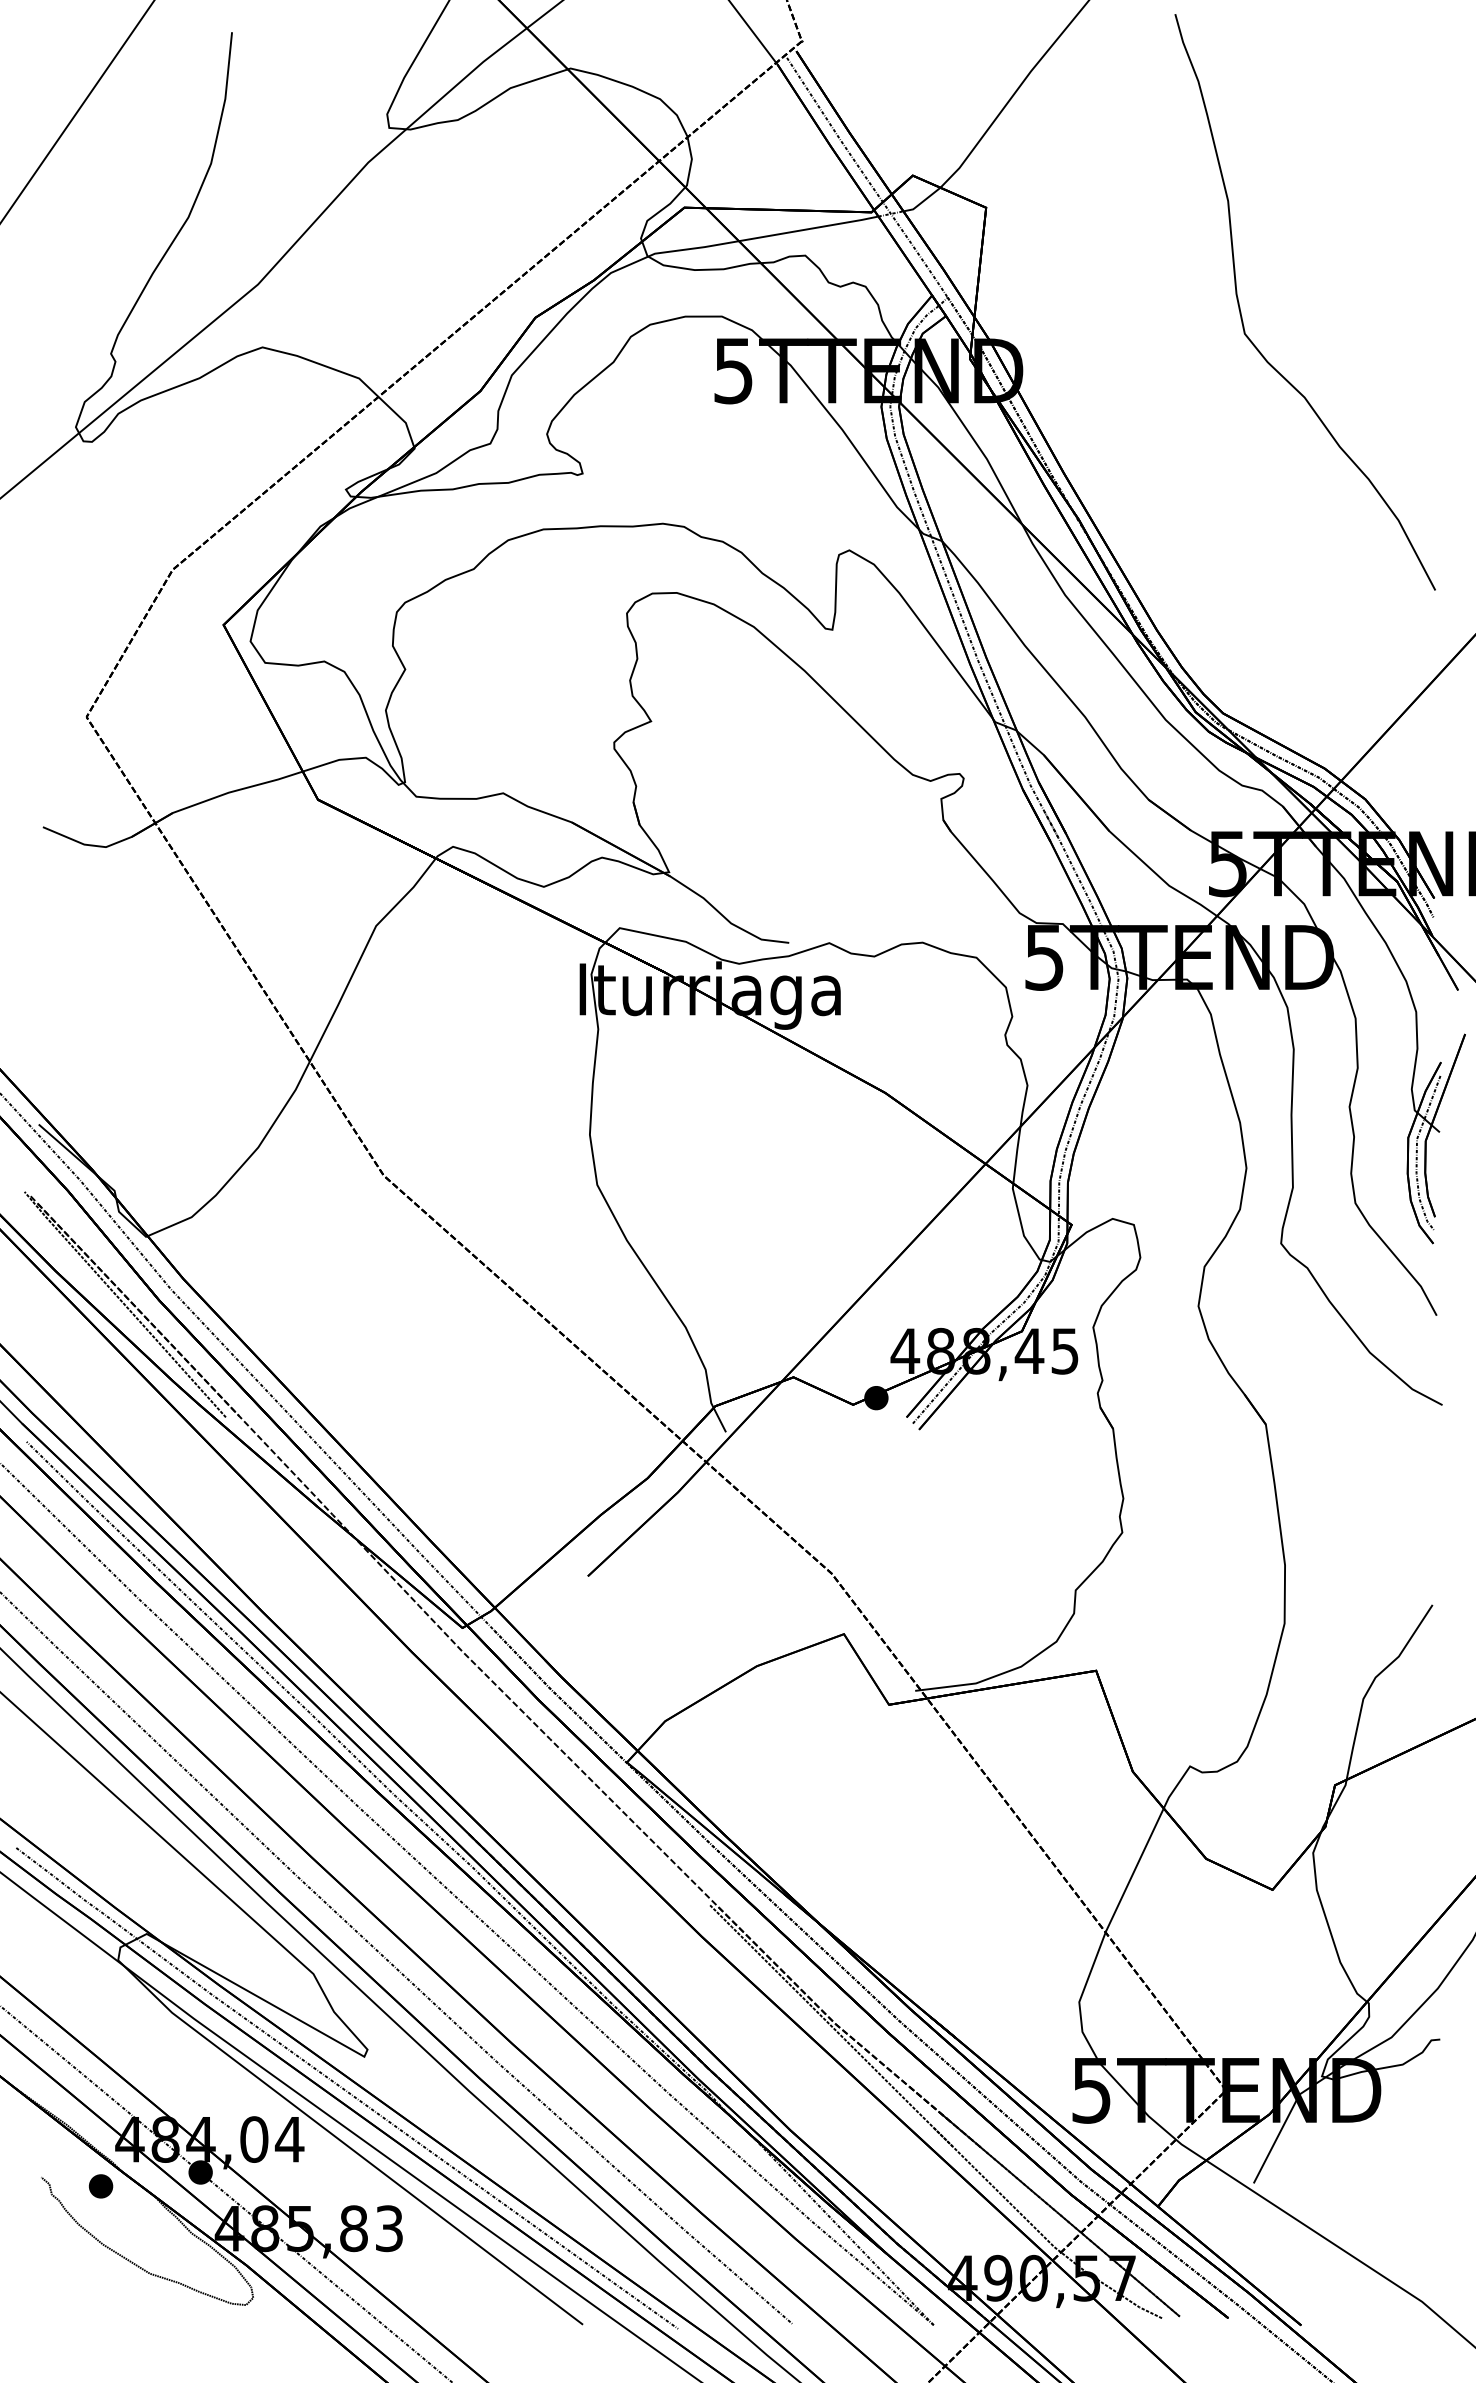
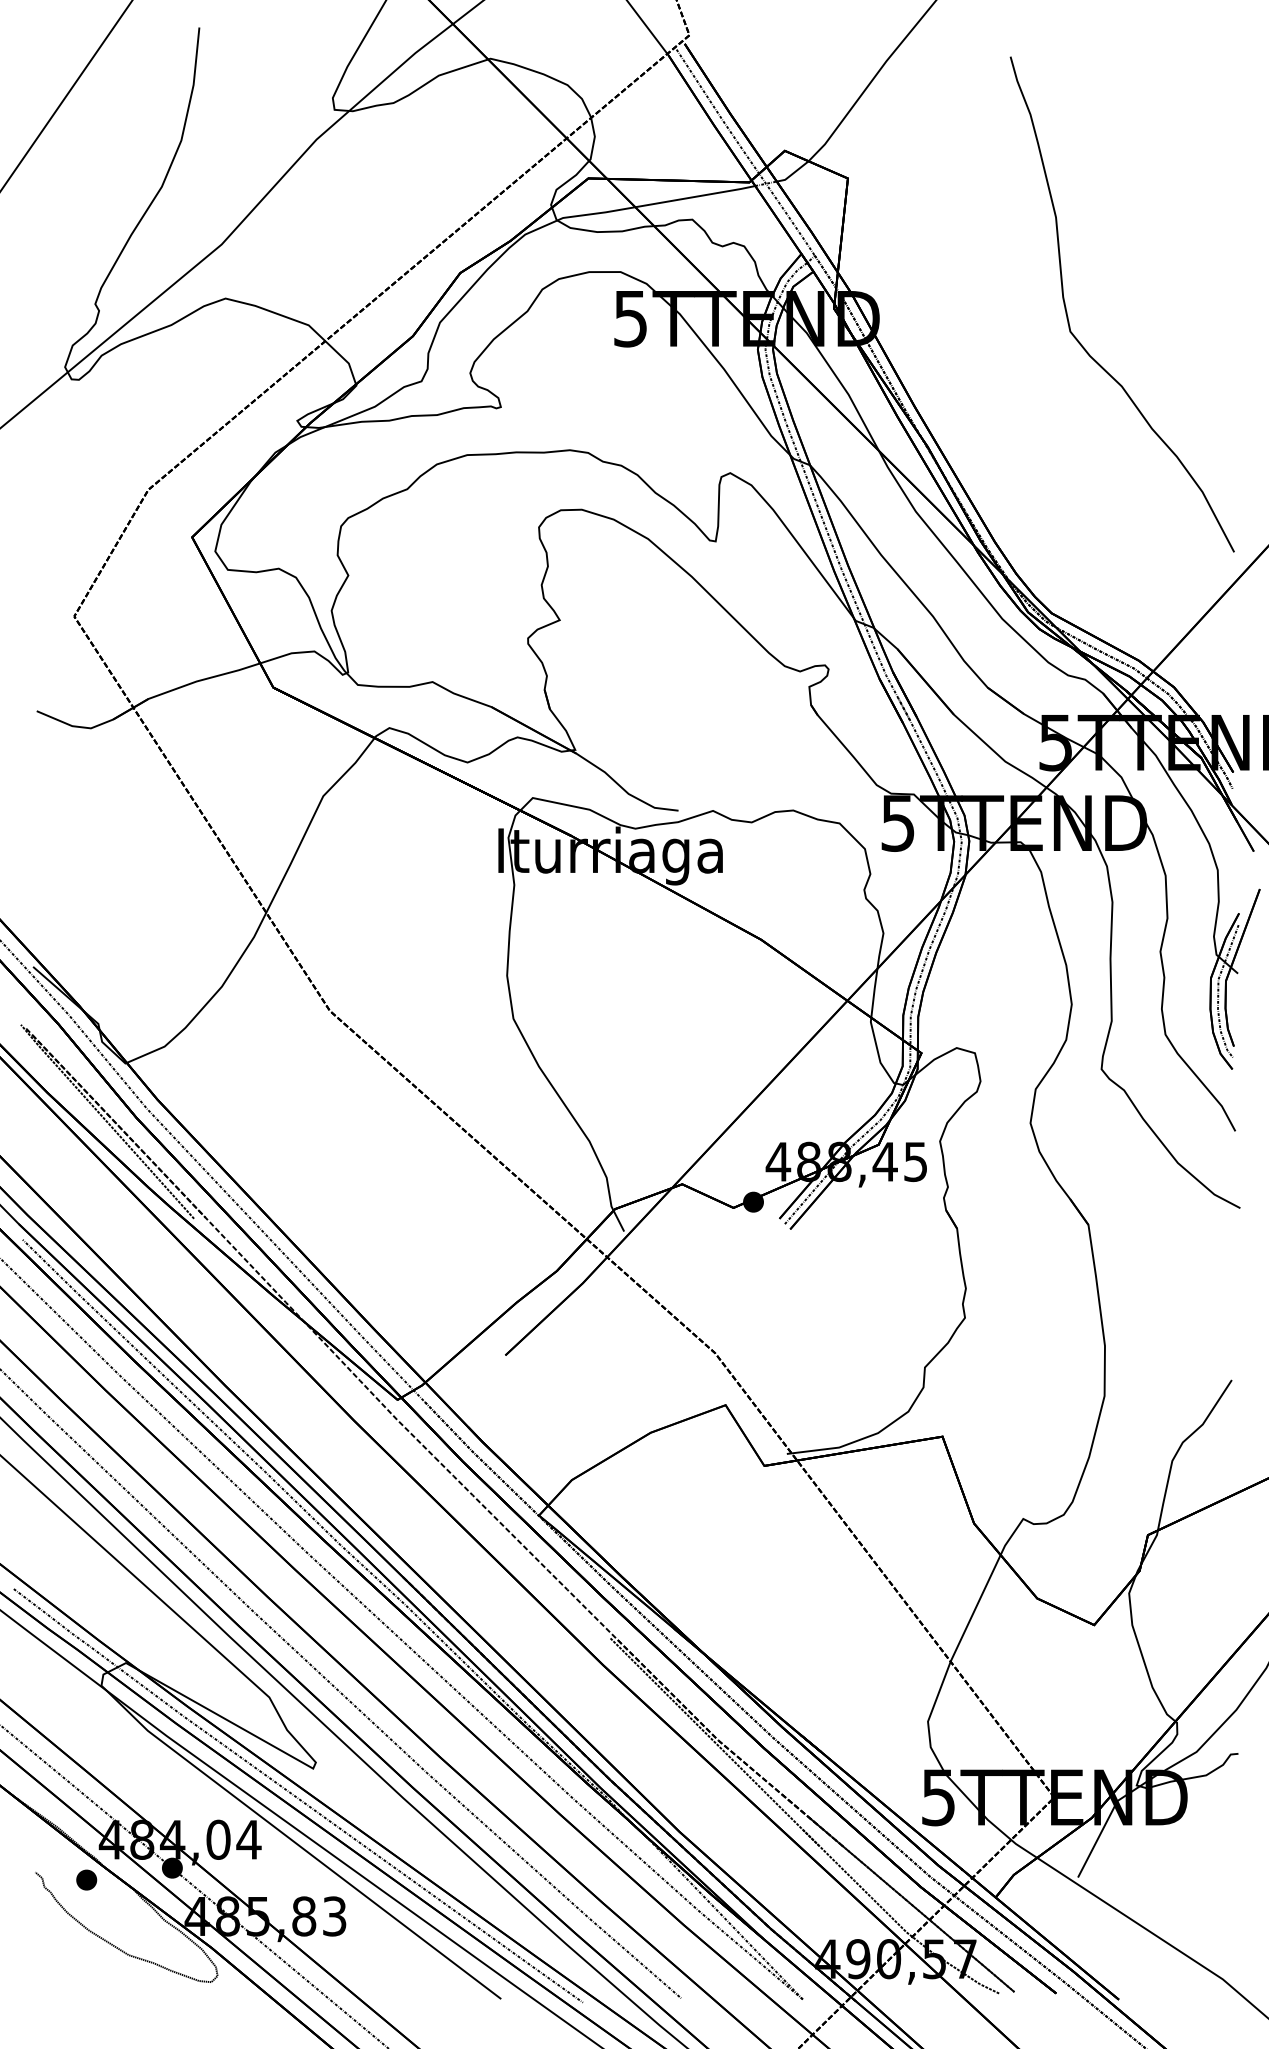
part: (1242, 316) -> (1068, 316), moved

